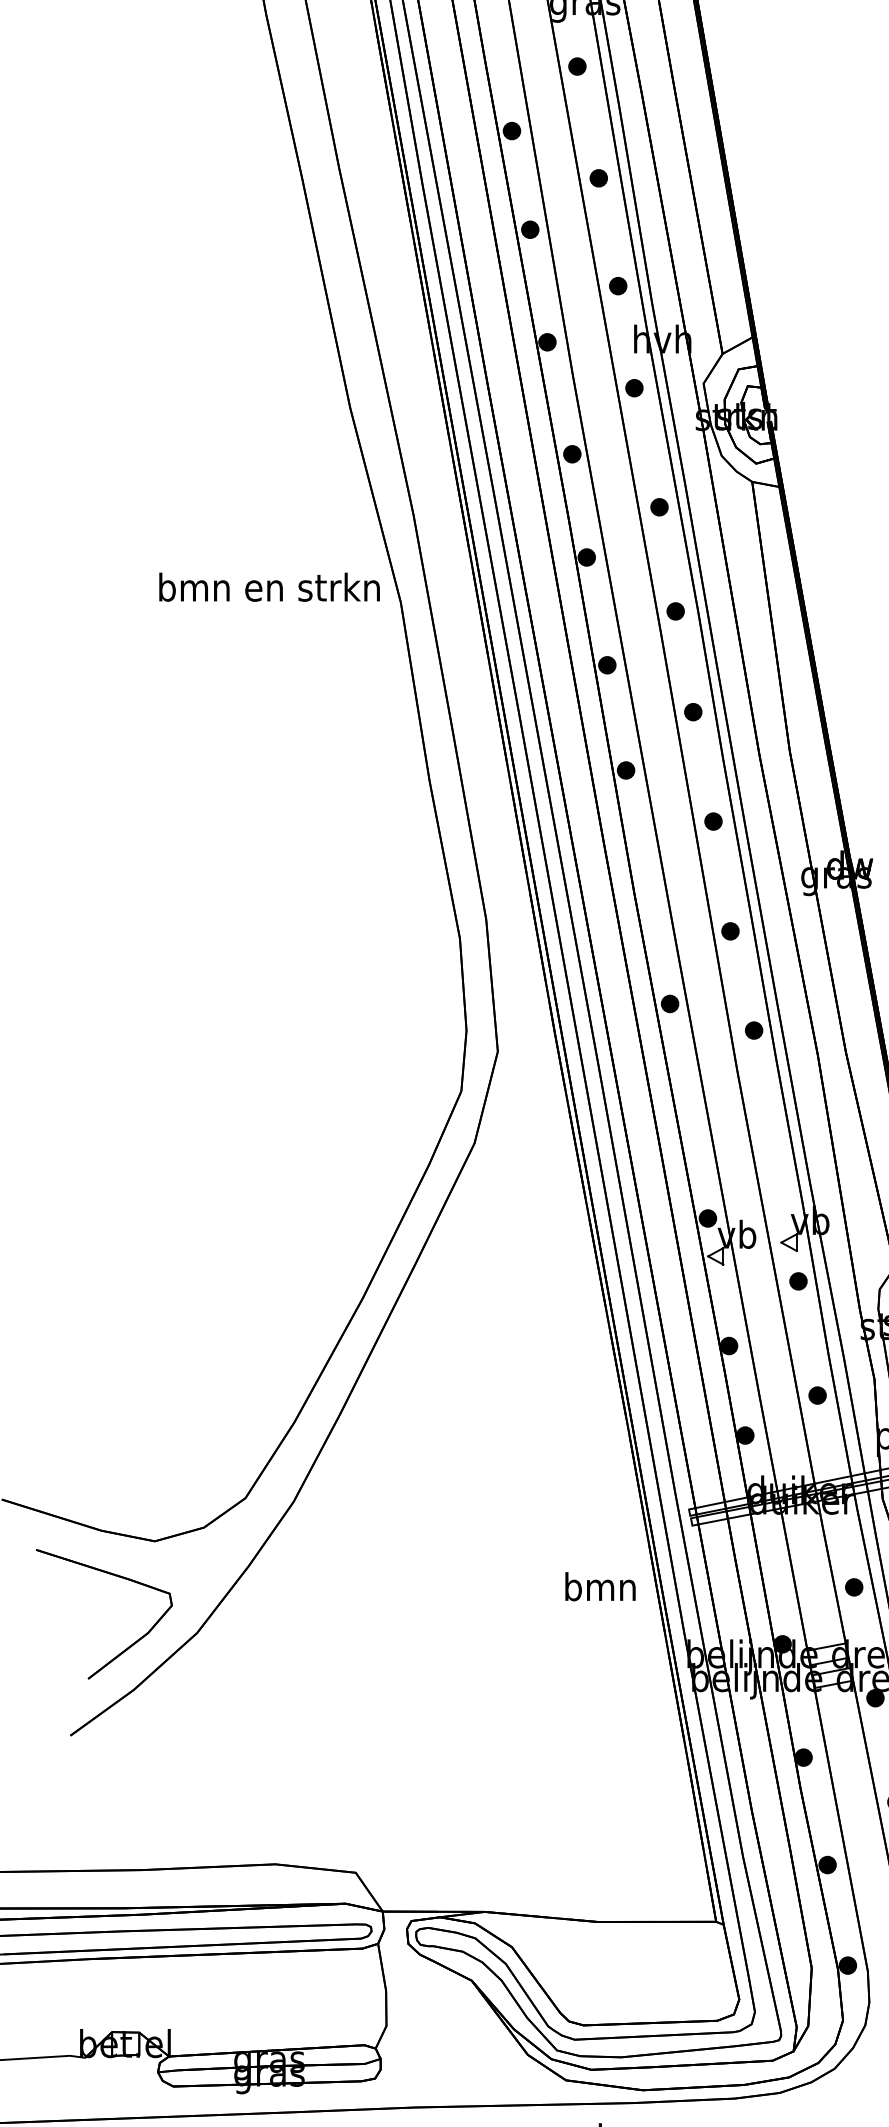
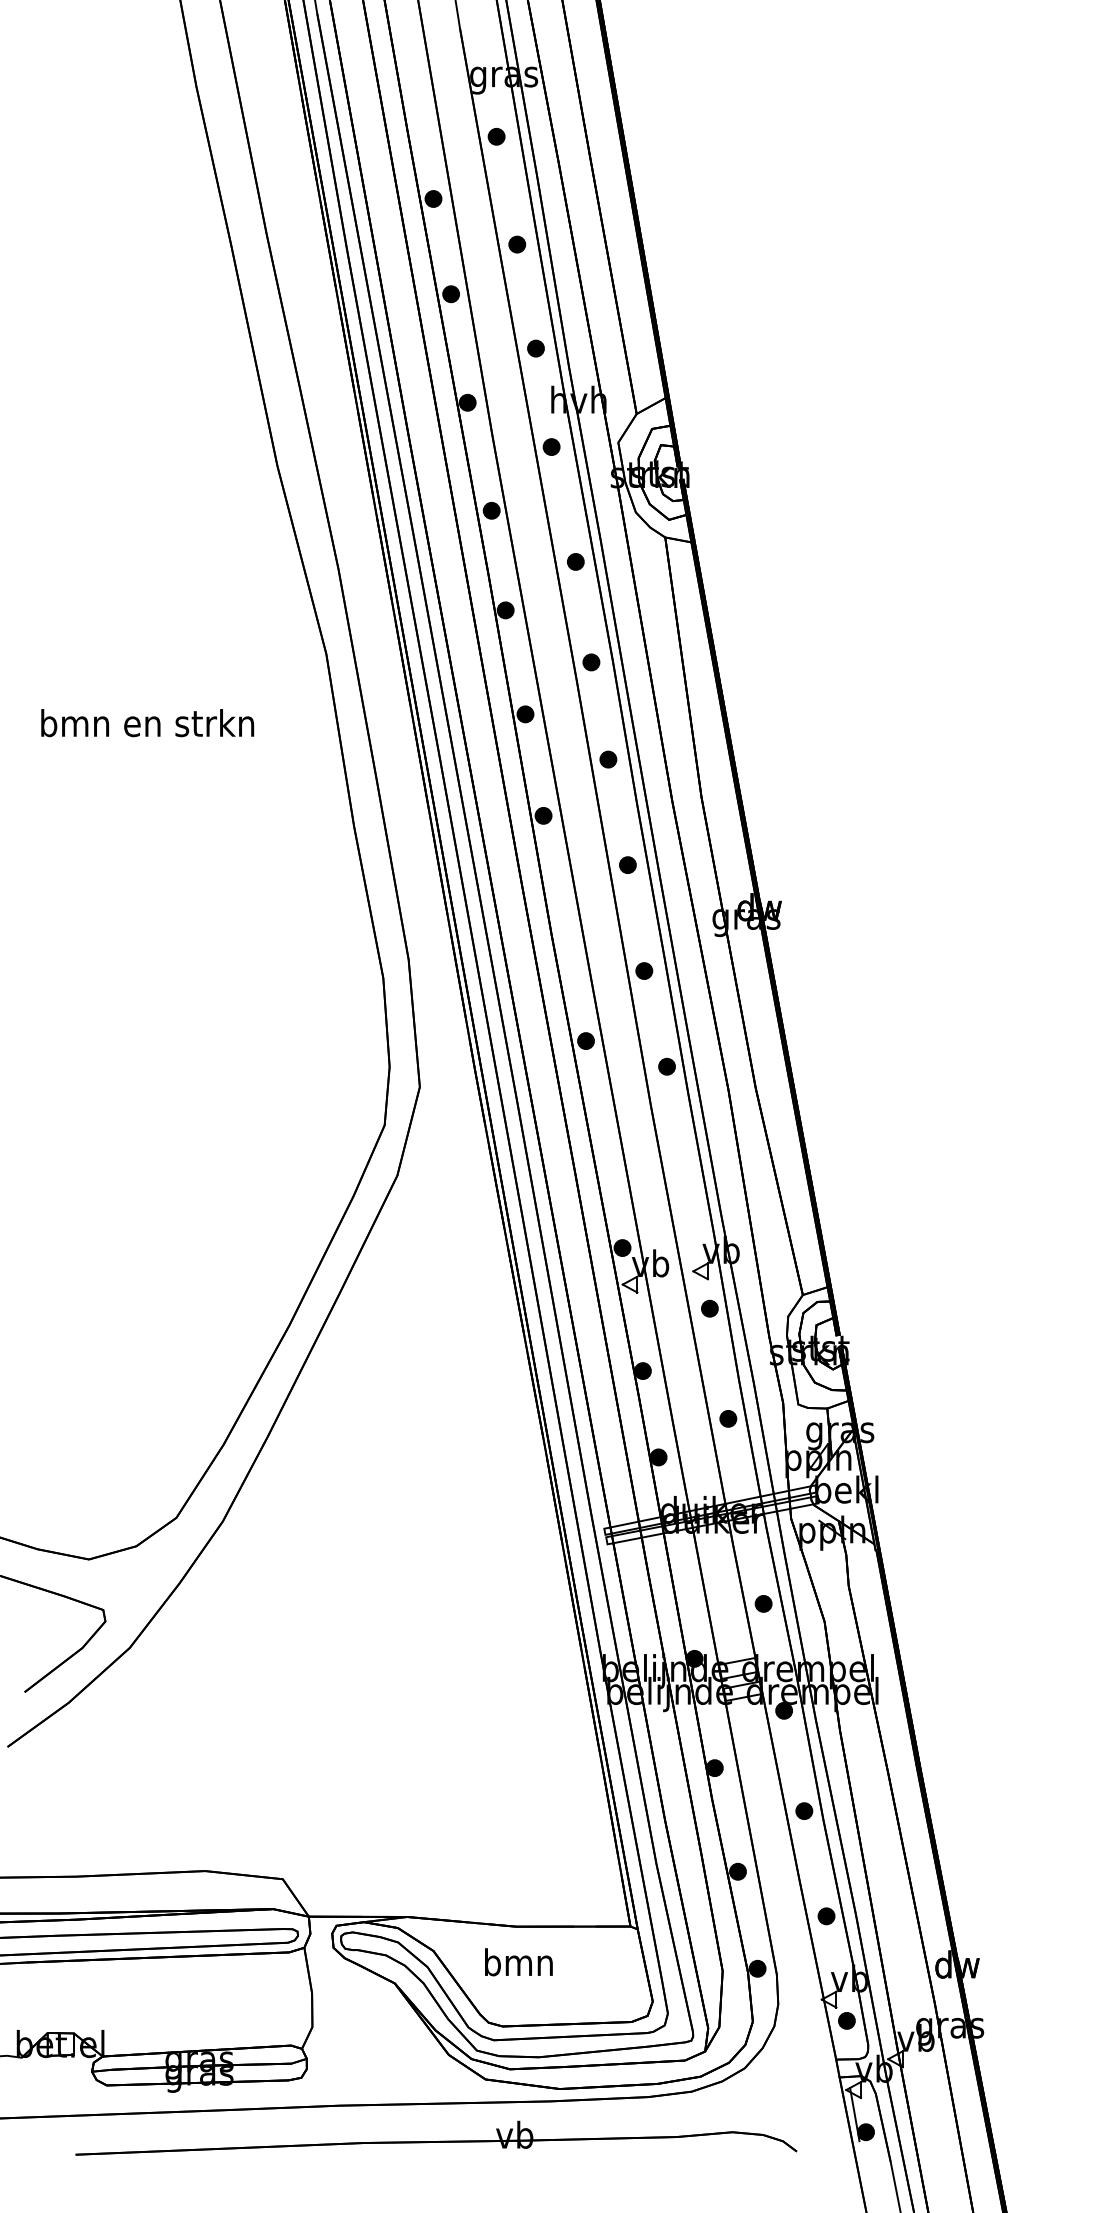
text: (269, 587) -> (147, 723), moved
text: (600, 1586) -> (518, 1962), moved

